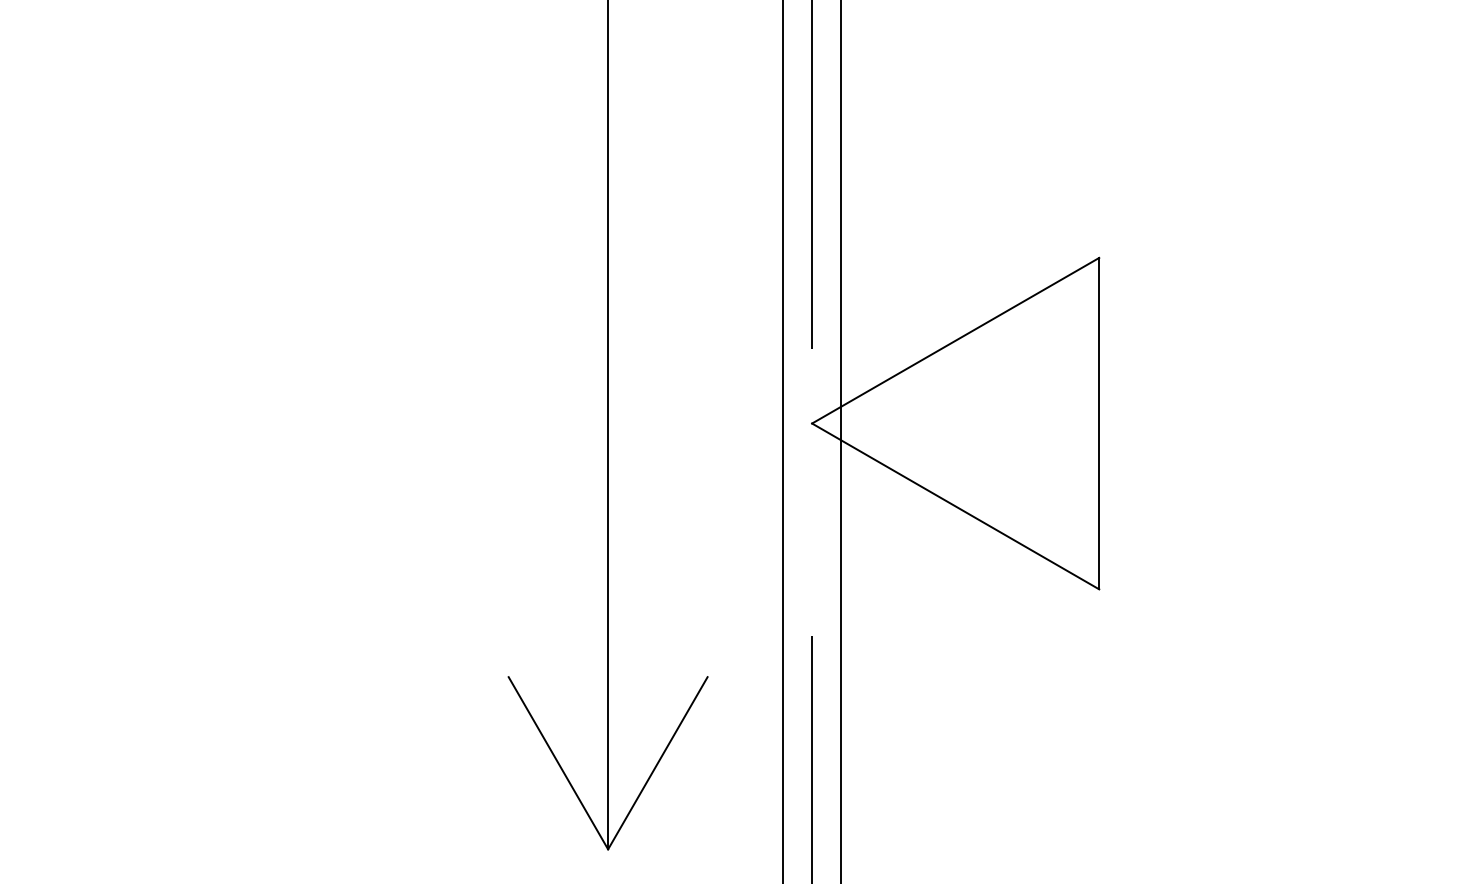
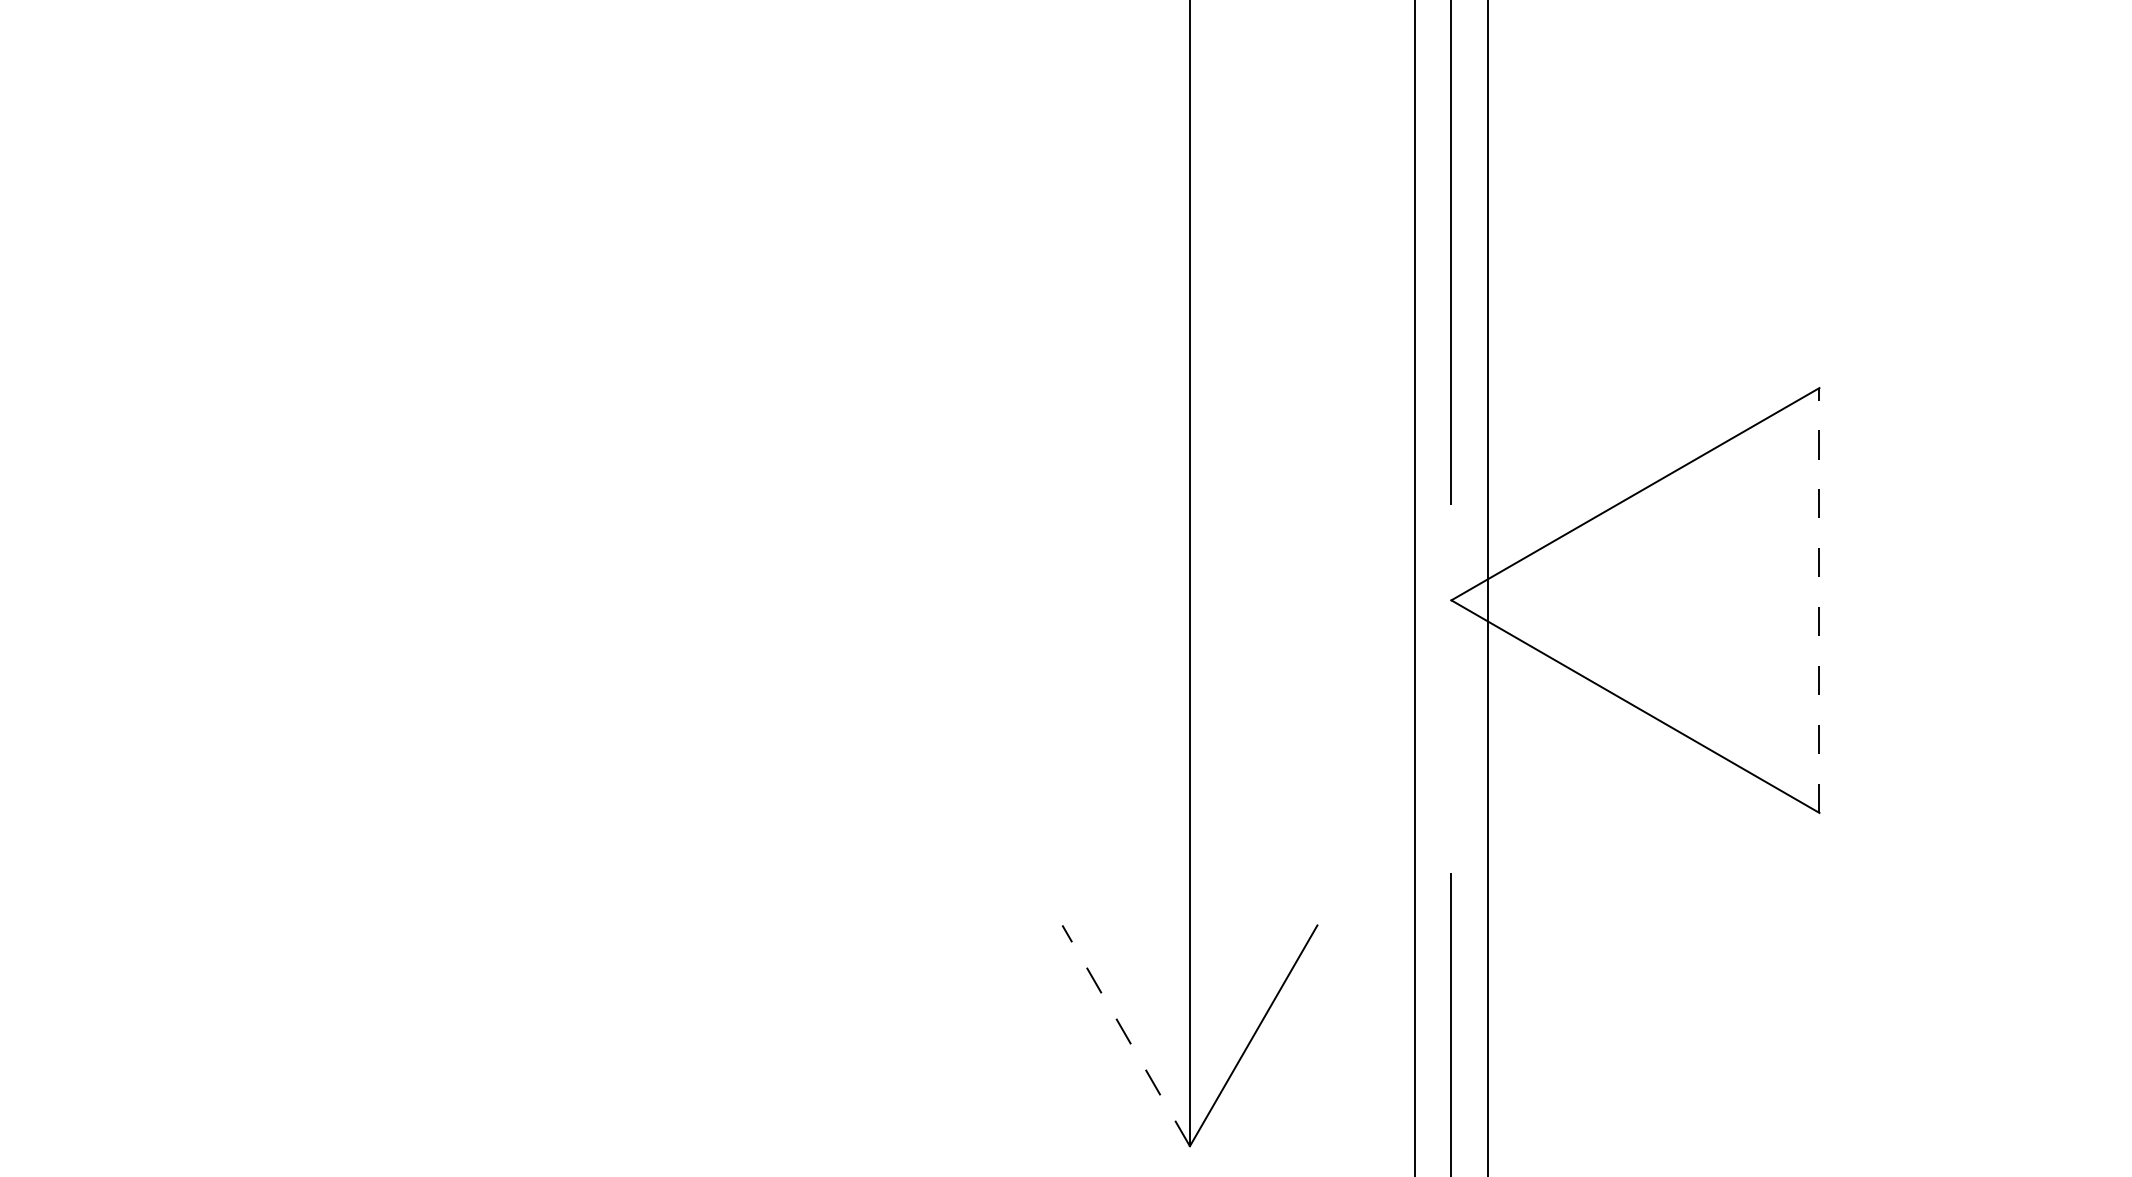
line: (1099, 423) -> (1819, 600), solid -> dashed
line: (558, 762) -> (1126, 1035), solid -> dashed

